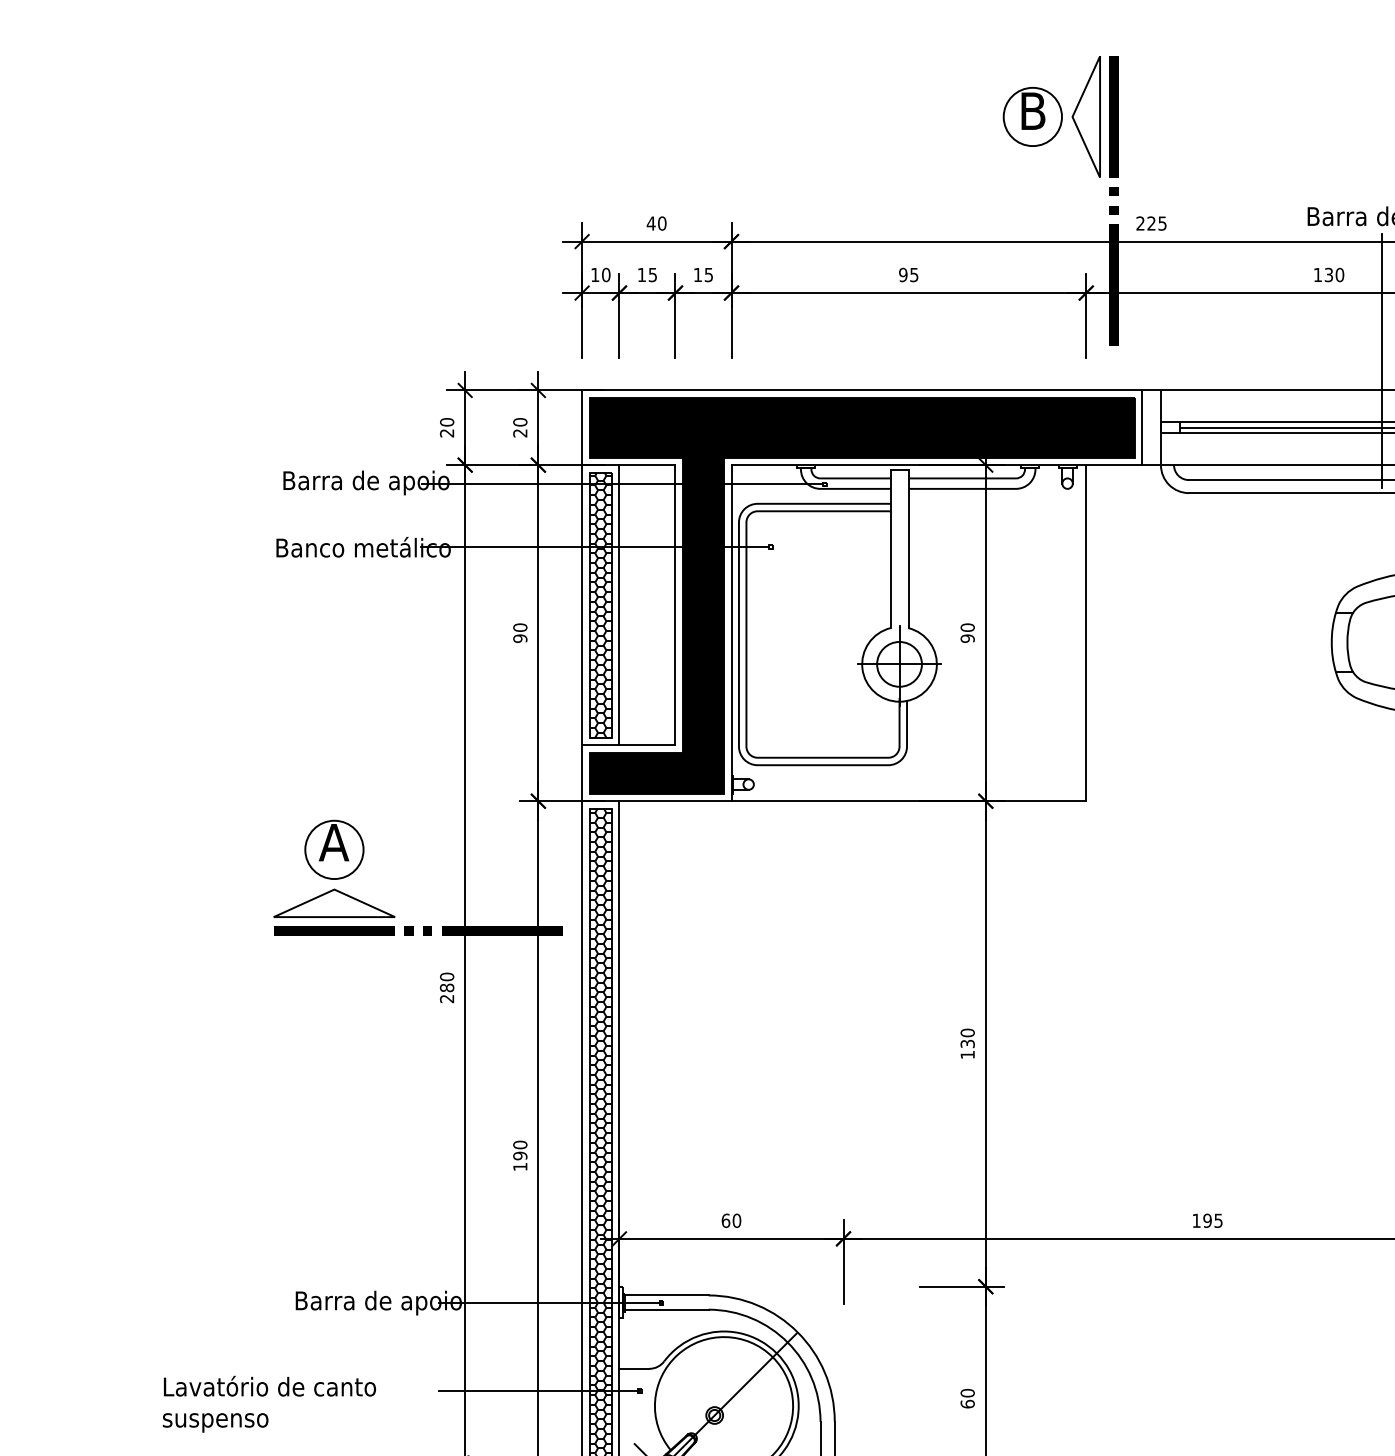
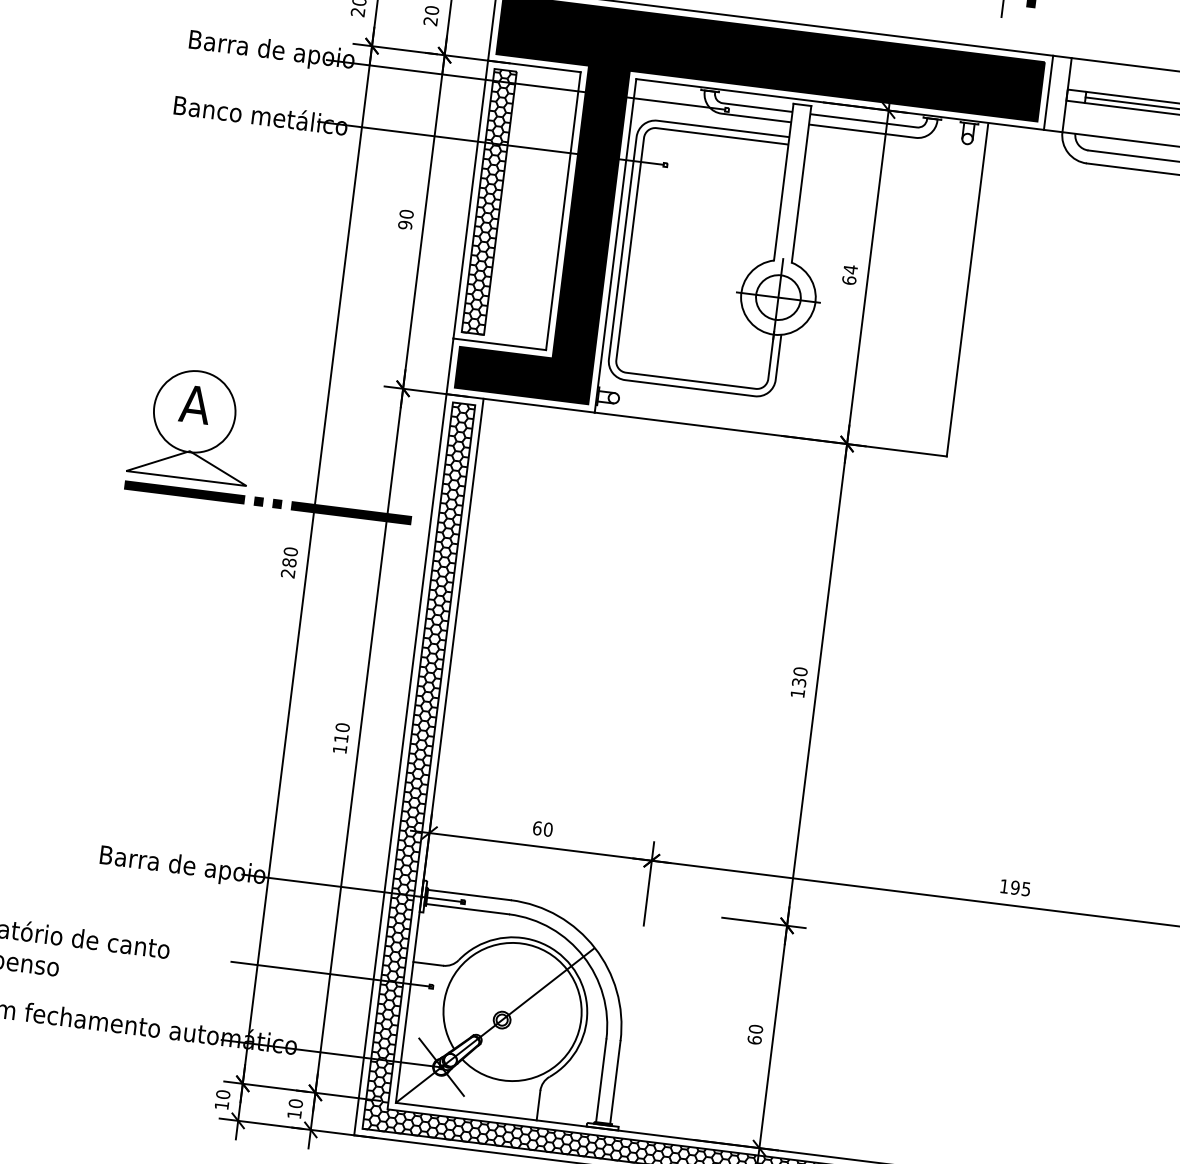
line: (619, 605) -> (507, 204), removed
text: (967, 632) -> (849, 274), 90 -> 64
circle: (334, 849) -> (194, 411), size x1.4
text: (520, 1155) -> (341, 738), 190 -> 110

